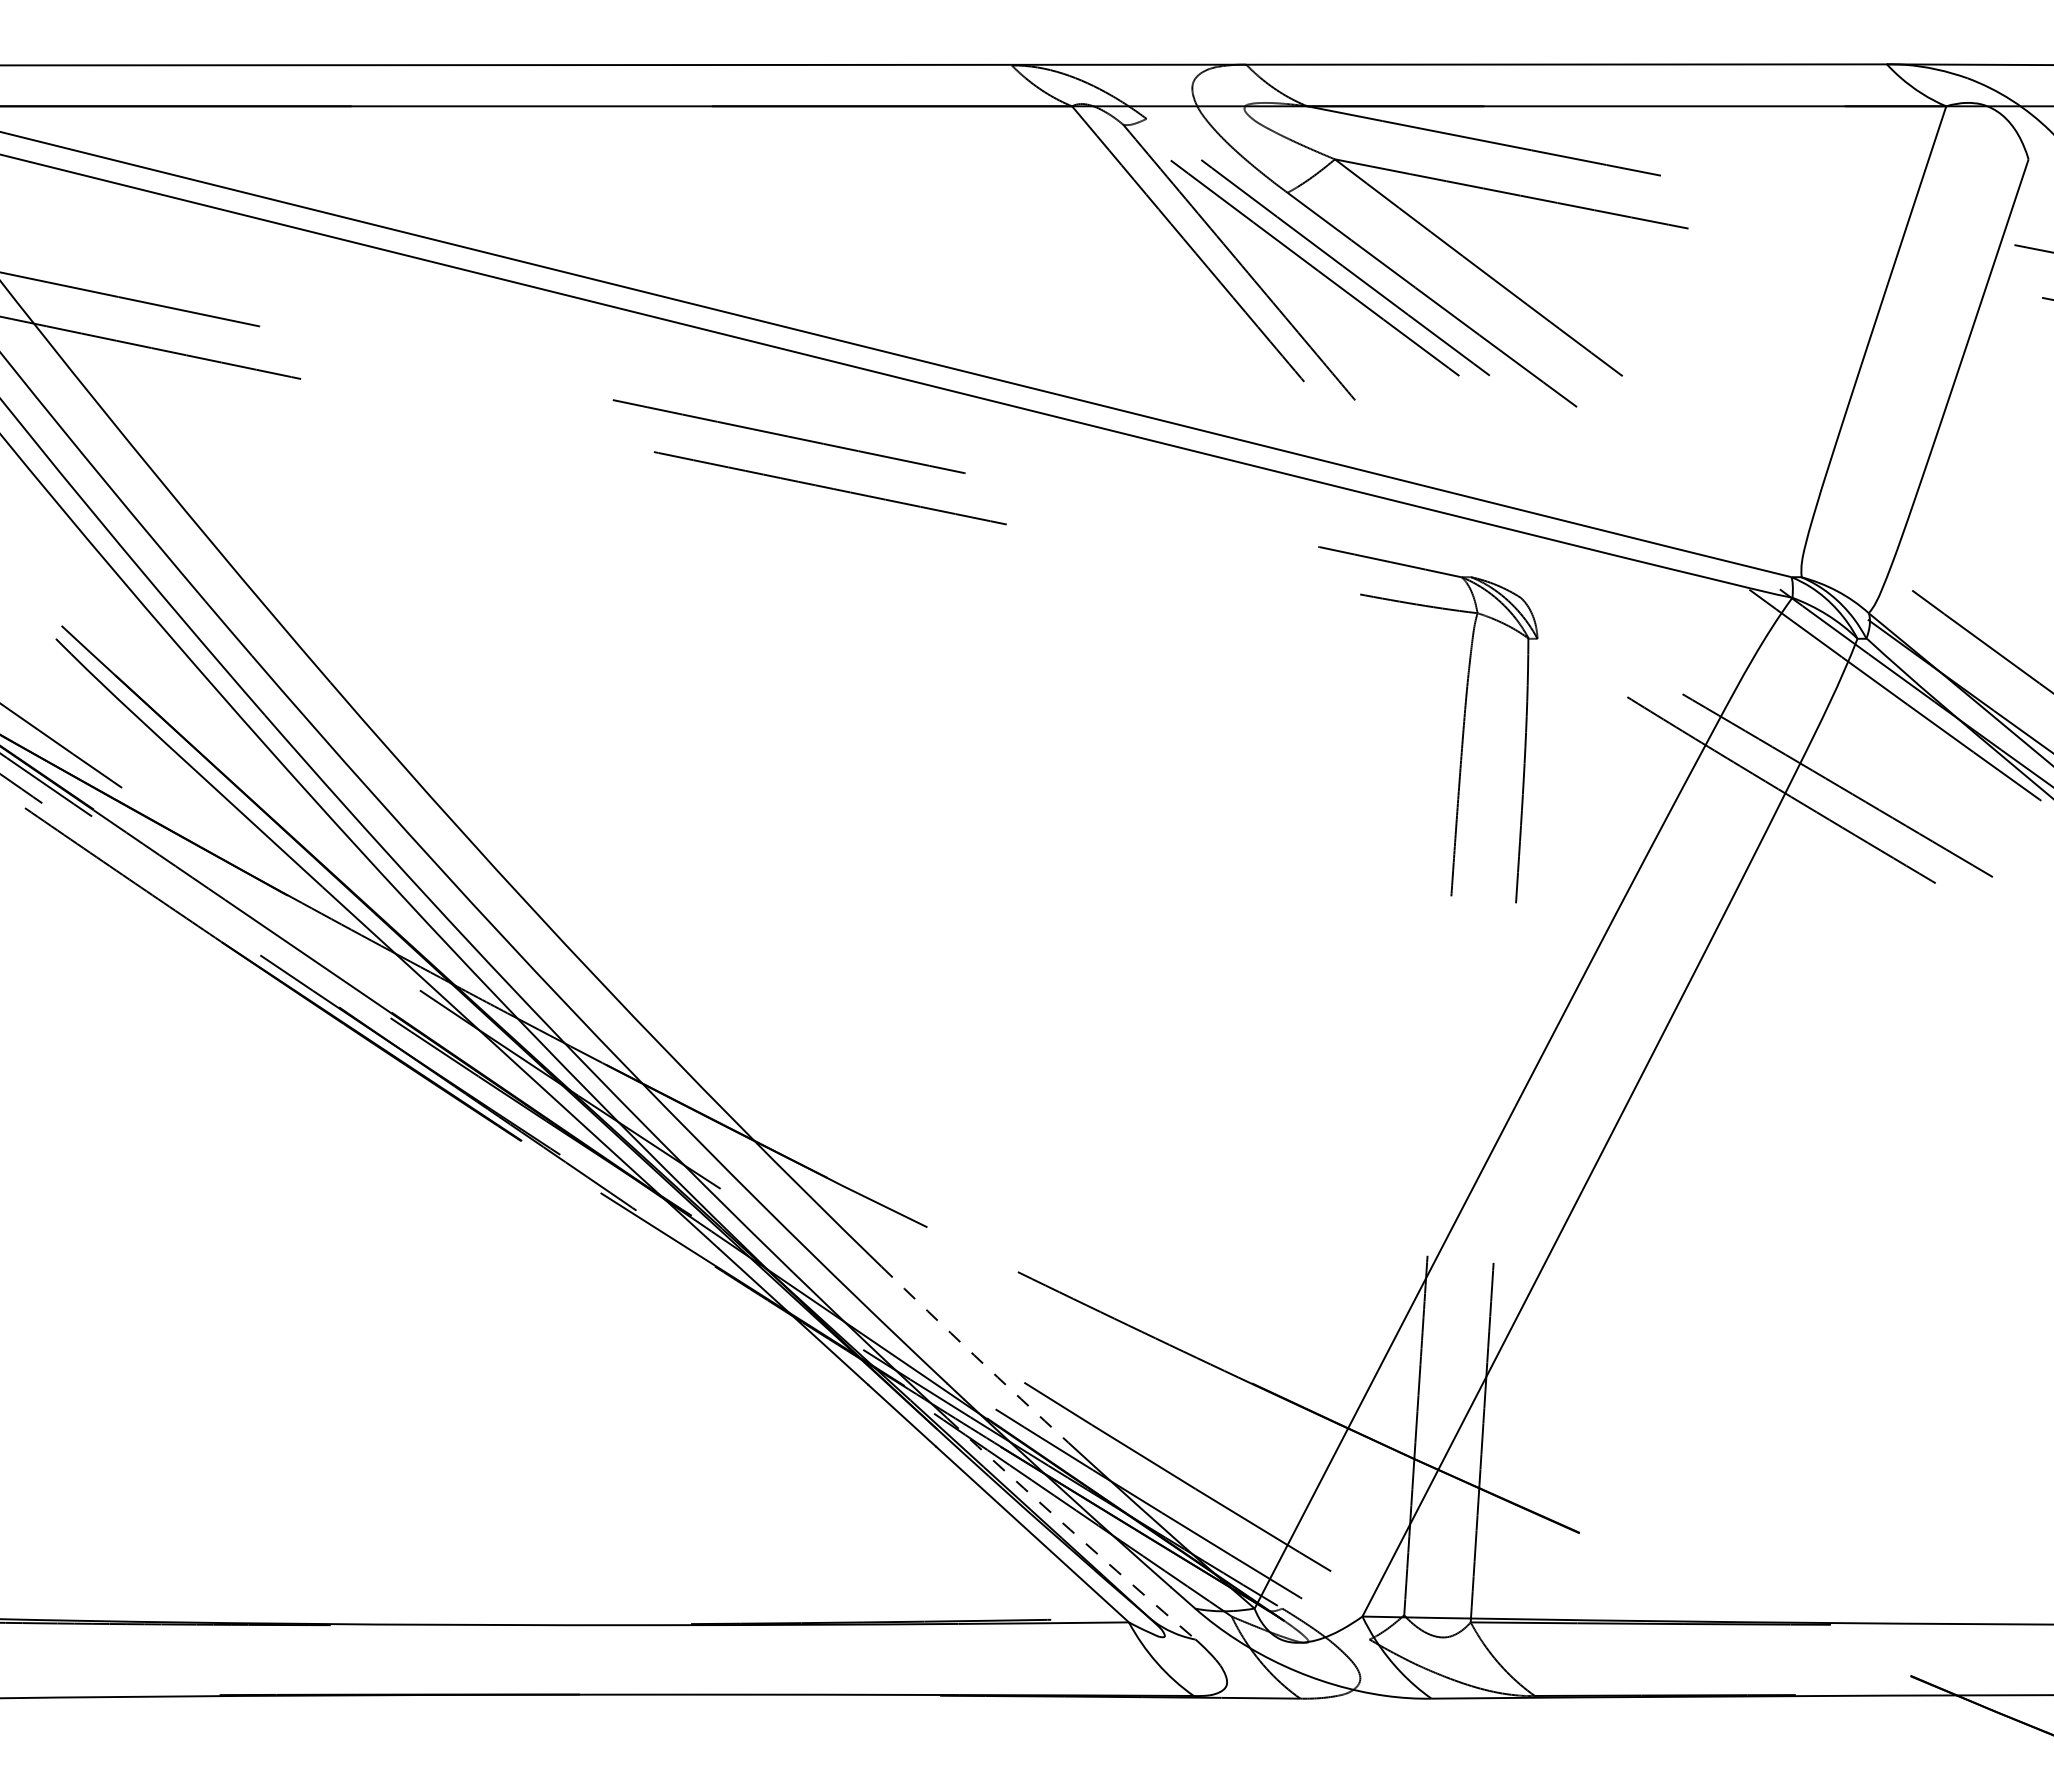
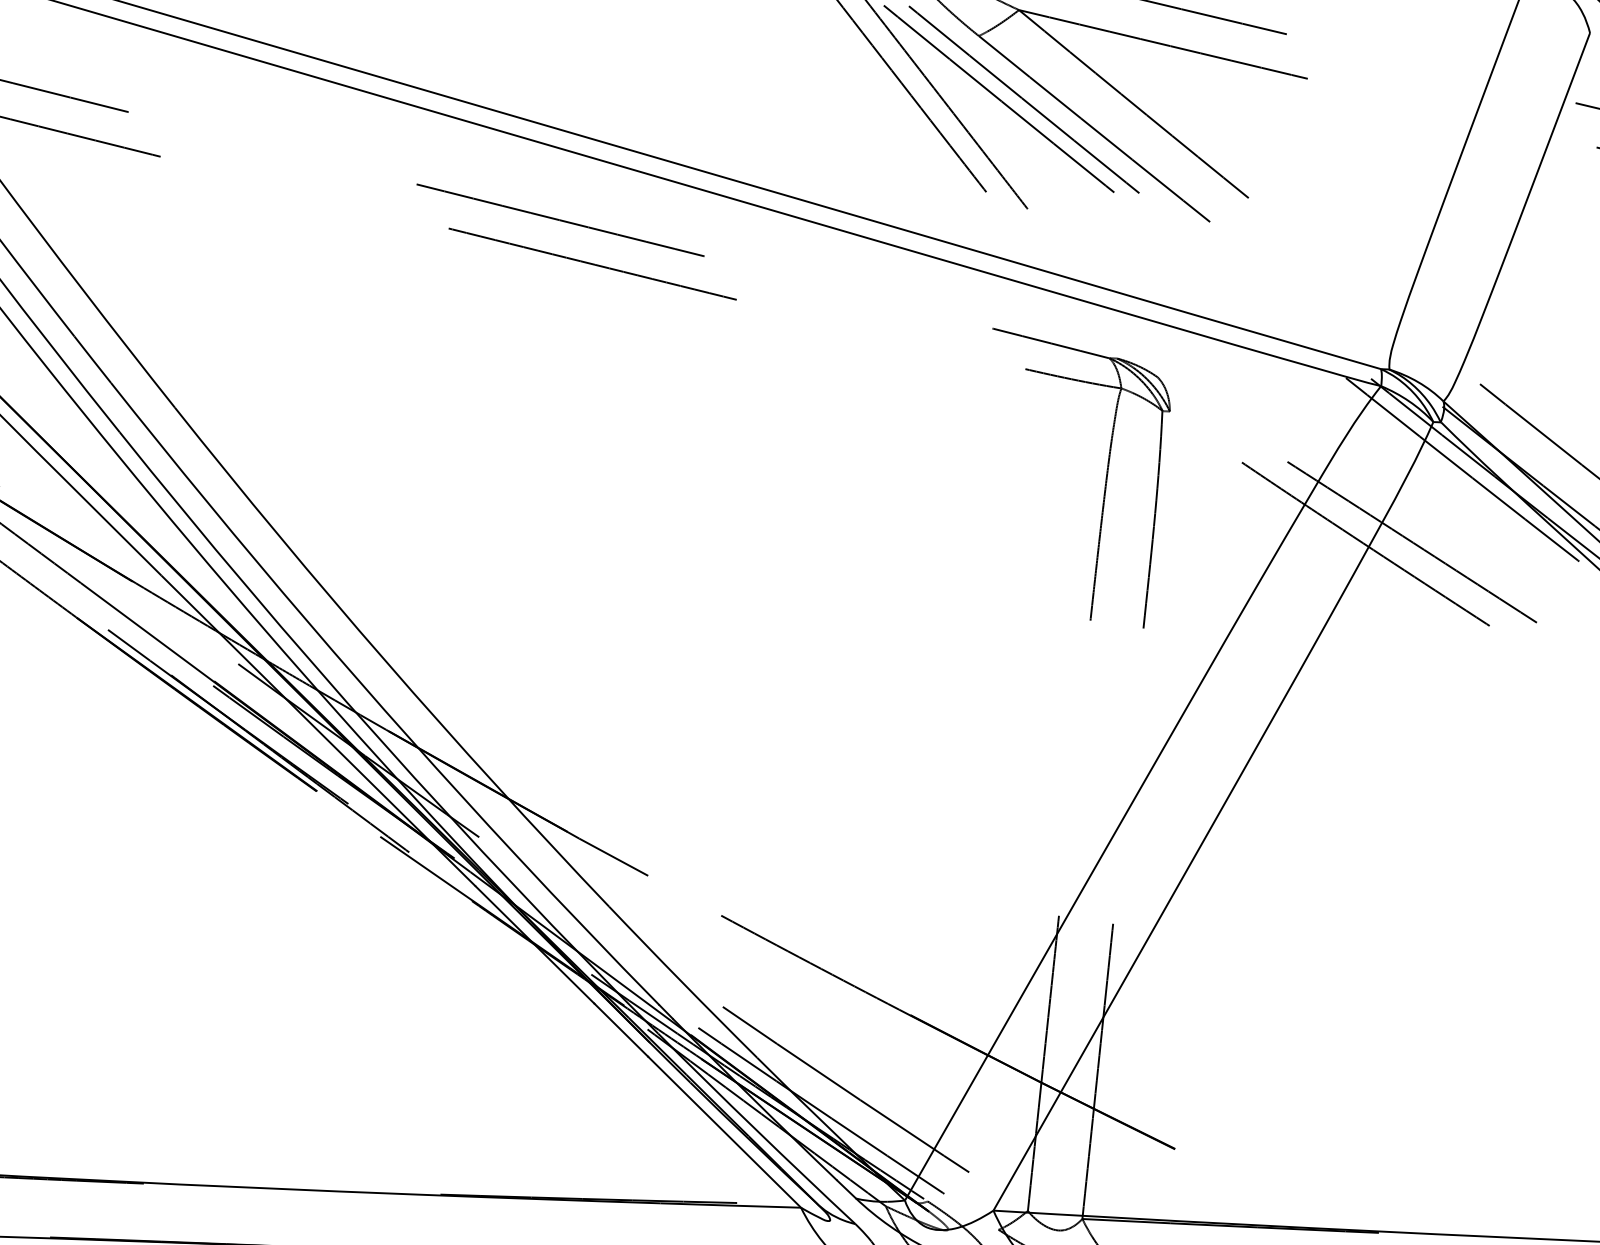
arc: (974, 1355) -> (682, 982), dashed -> solid
arc: (1070, 1529) -> (756, 1129), dashed -> solid

